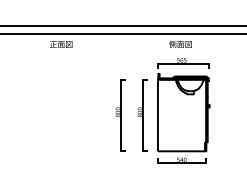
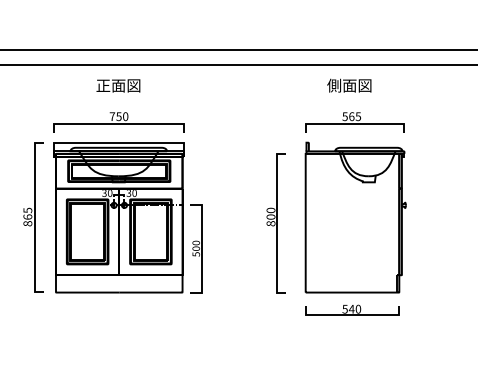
part: (58, 105) -> (113, 203), added
part: (120, 115) -> (233, 223), removed

